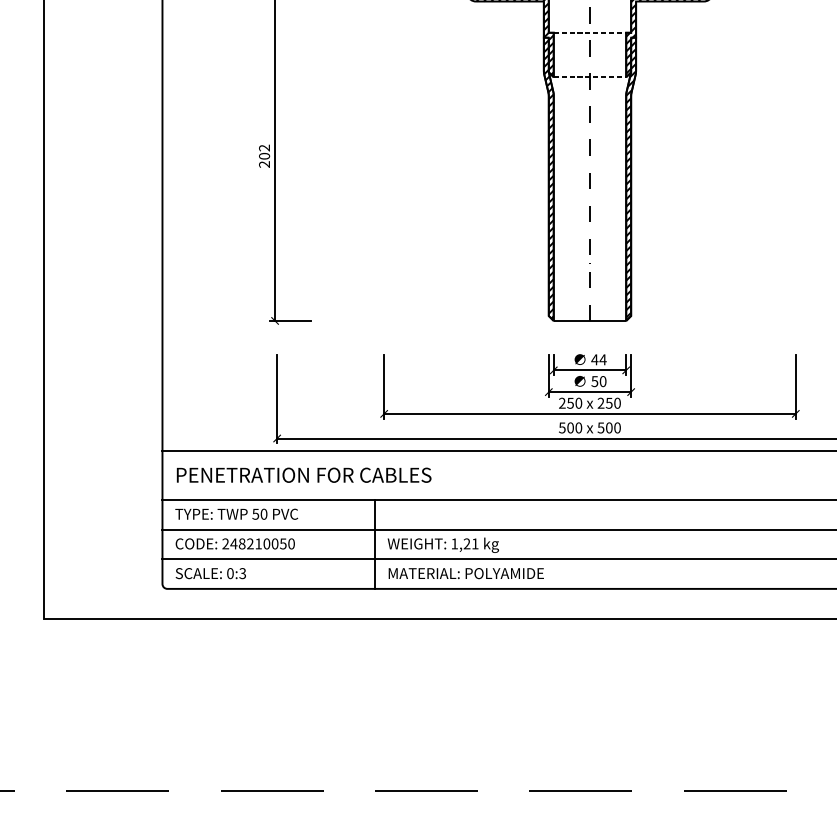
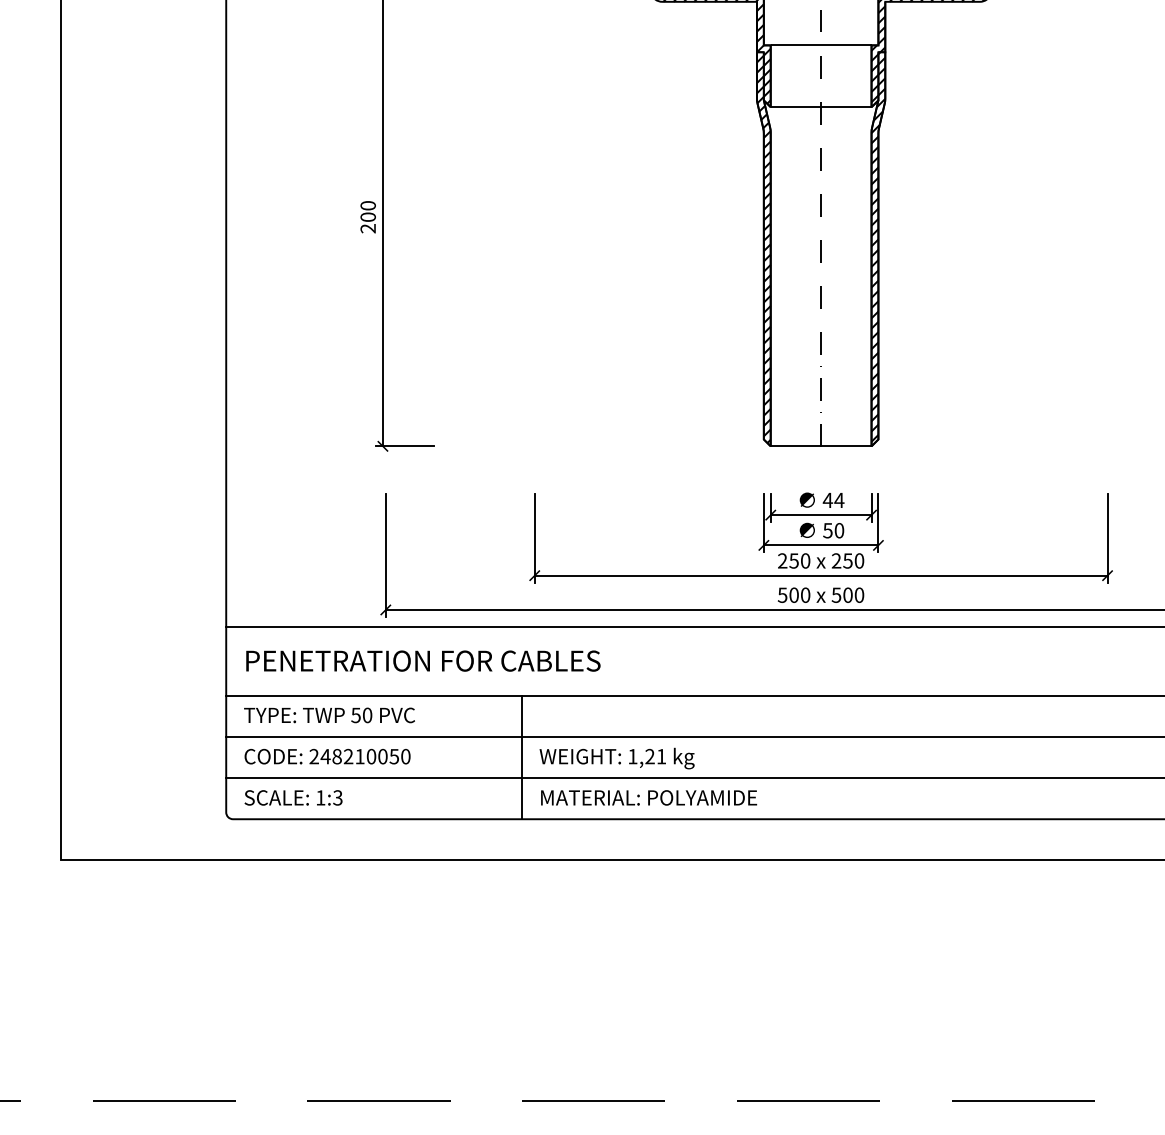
line: (590, 32) -> (821, 45), dashed -> solid
line: (590, 77) -> (821, 107), dashed -> solid
text: (264, 147) -> (367, 205), 202 -> 200
text: (230, 573) -> (320, 797), 0:3 -> 1:3

